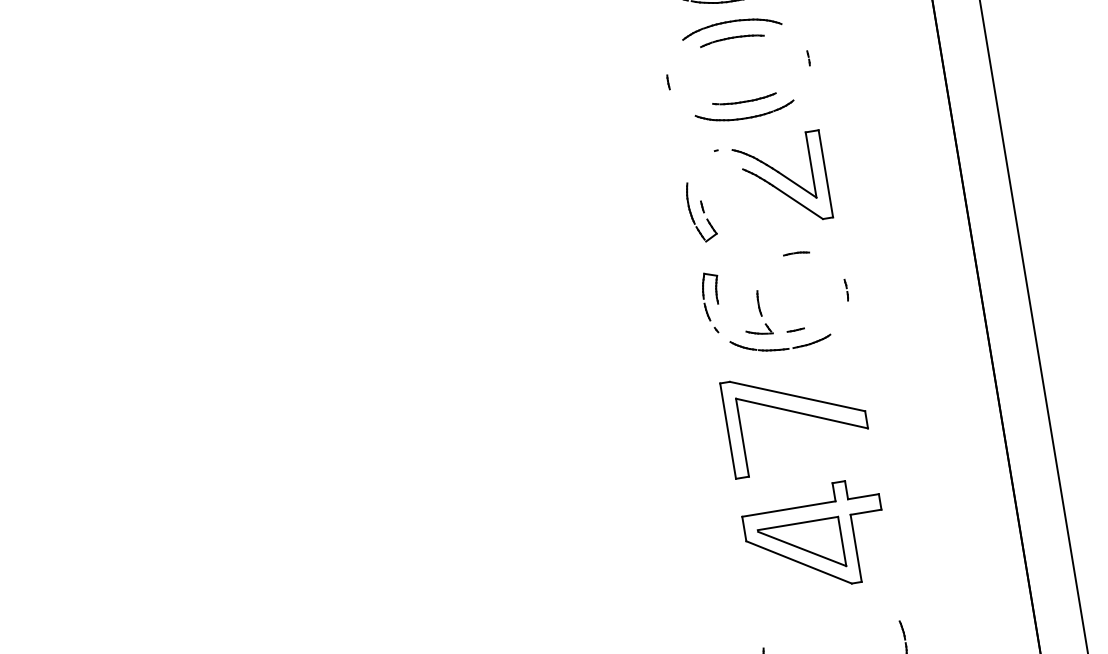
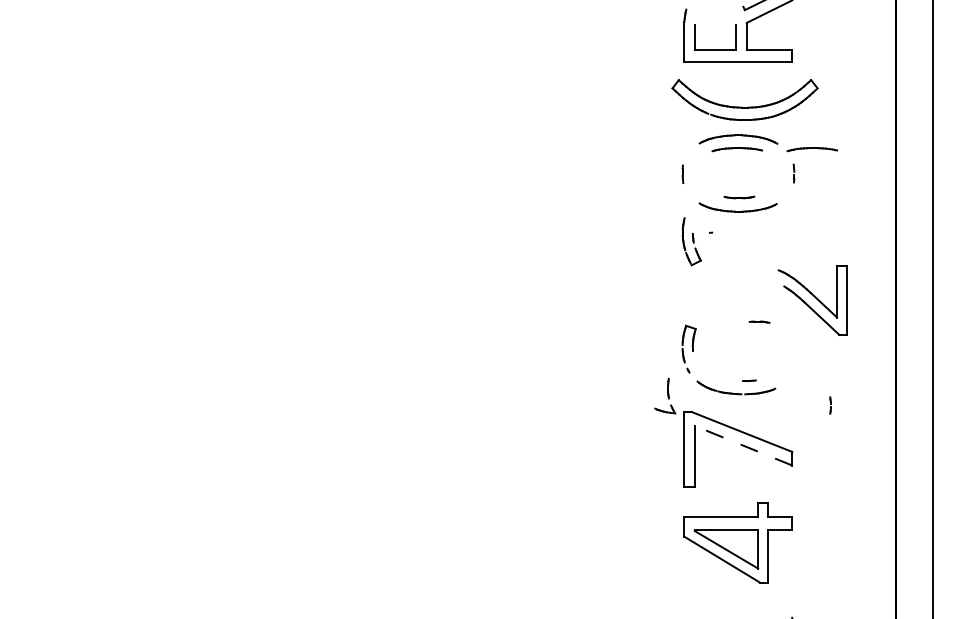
part: (827, 23) -> (812, 149), added
part: (808, 58) -> (793, 173), size x1.6
part: (667, 81) -> (682, 173), size x1.6
part: (744, 100) -> (739, 197), size x0.6
part: (781, 181) -> (812, 300), moved
part: (700, 211) -> (691, 241), moved
line: (846, 288) -> (830, 404), moved
part: (756, 314) -> (665, 396), moved
line: (801, 413) -> (743, 445), solid -> dashed

